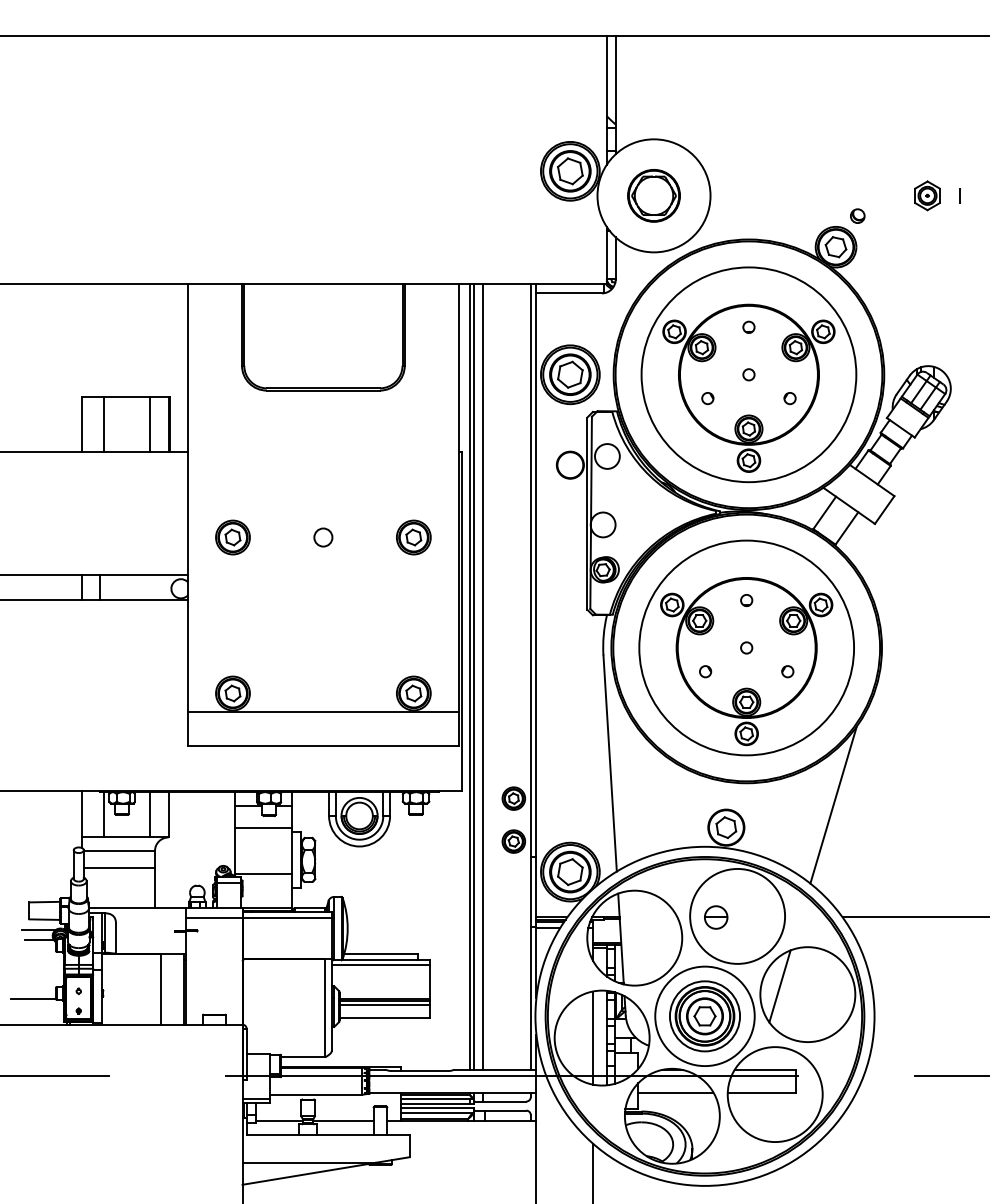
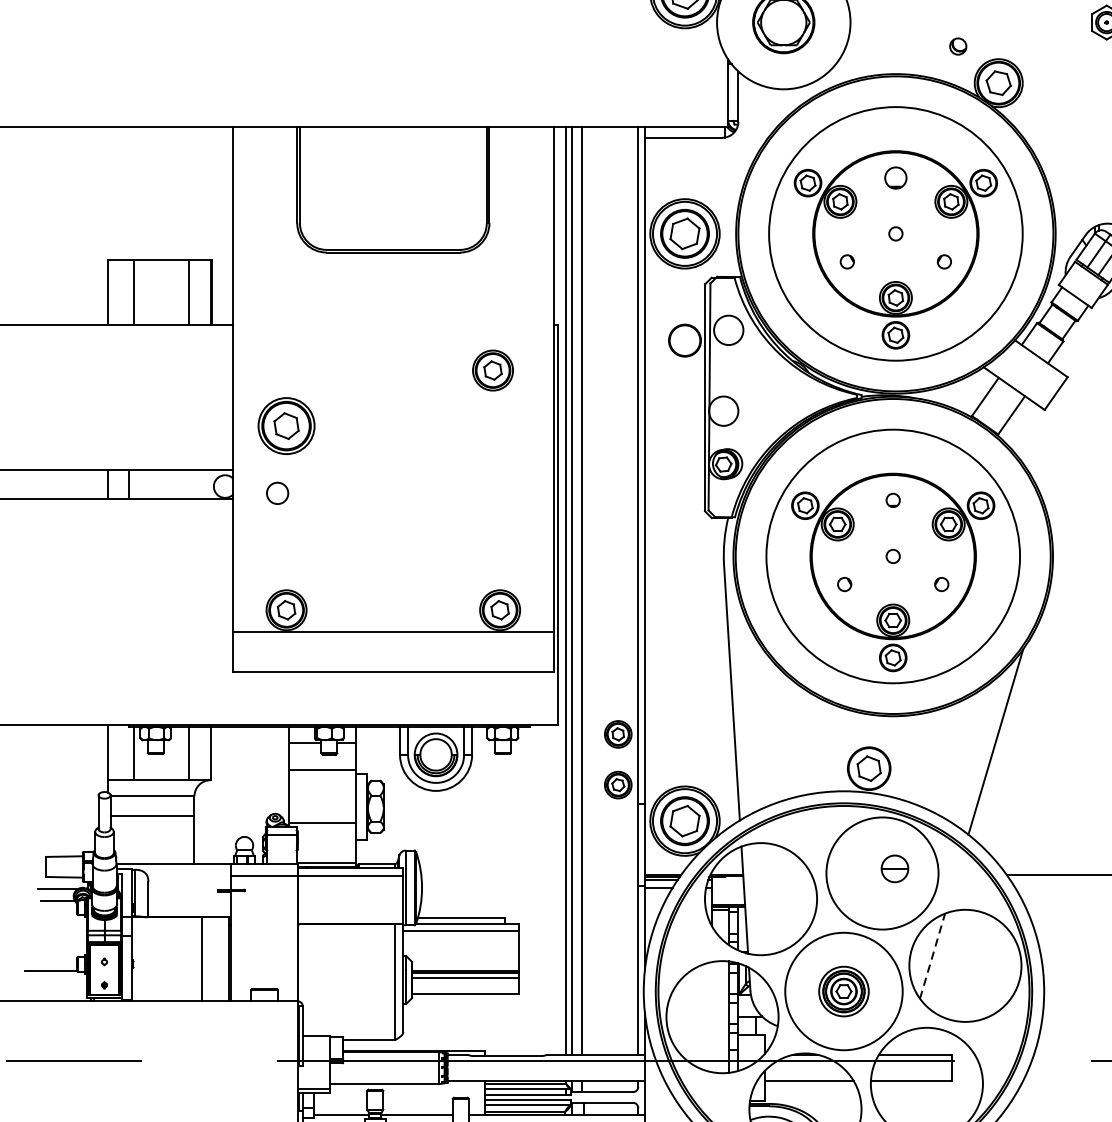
part: (857, 215) -> (957, 45), moved
circle: (748, 326) -> (895, 176), size x1.6
part: (232, 537) -> (286, 426), size x1.4
circle: (323, 537) -> (277, 493), moved
part: (413, 537) -> (492, 370), moved
part: (716, 917) -> (895, 868), moved
line: (780, 986) -> (933, 956), solid -> dashed
part: (704, 1016) -> (843, 991), size x0.6
line: (592, 1037) -> (711, 1016), removed

